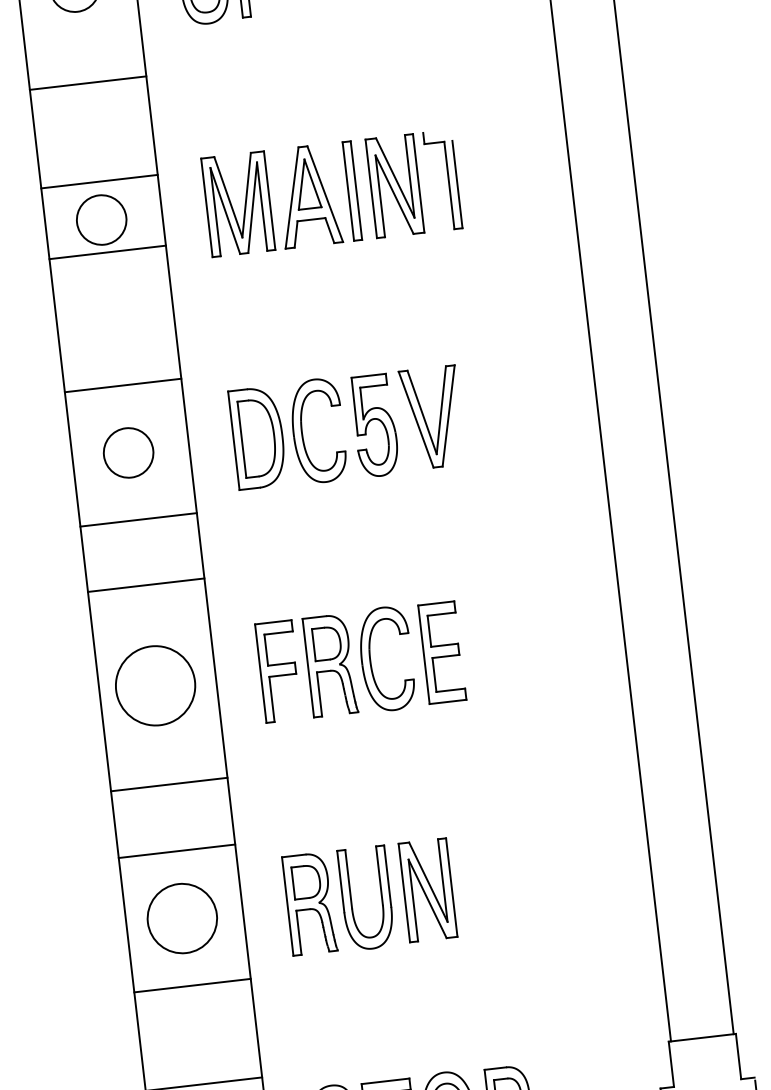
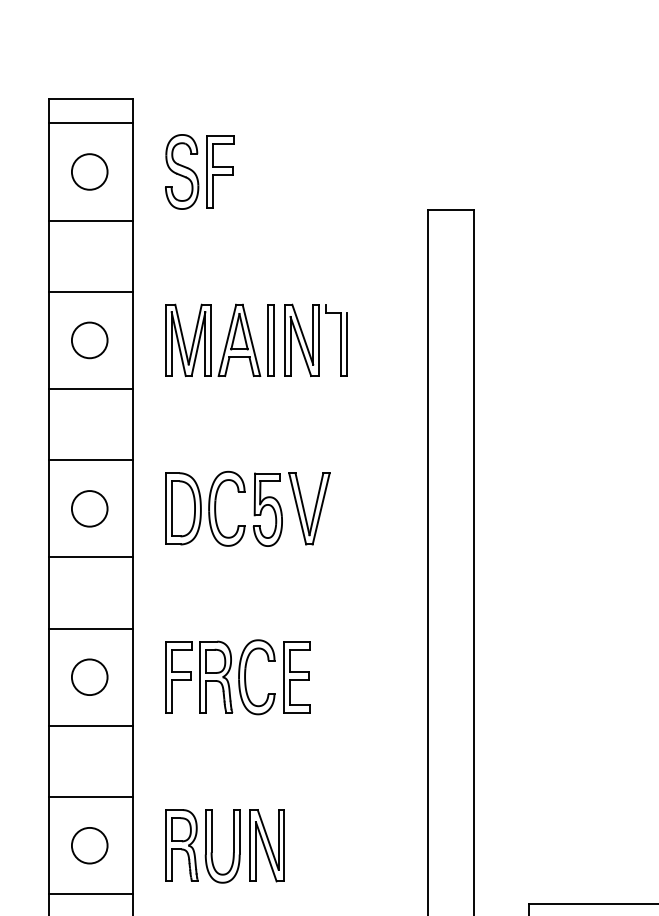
line: (88, 83) -> (91, 220), moved
line: (99, 181) -> (91, 291), moved
line: (107, 253) -> (91, 389), moved
line: (146, 584) -> (91, 628), moved
circle: (155, 686) -> (89, 677), size x0.62
line: (169, 784) -> (91, 725), moved
circle: (182, 918) -> (89, 845), size x0.71

